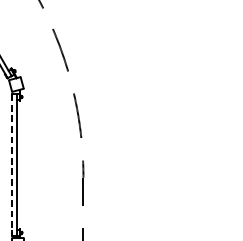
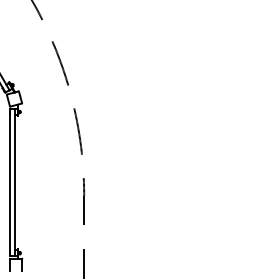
line: (11, 165) -> (9, 183), dashed -> solid

